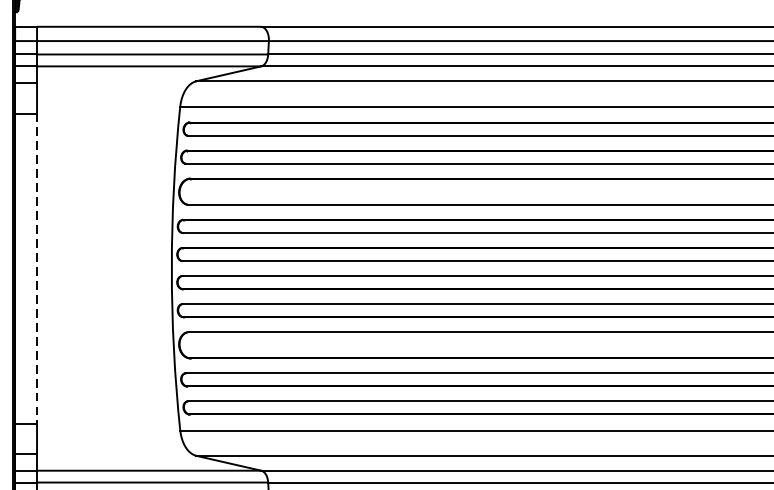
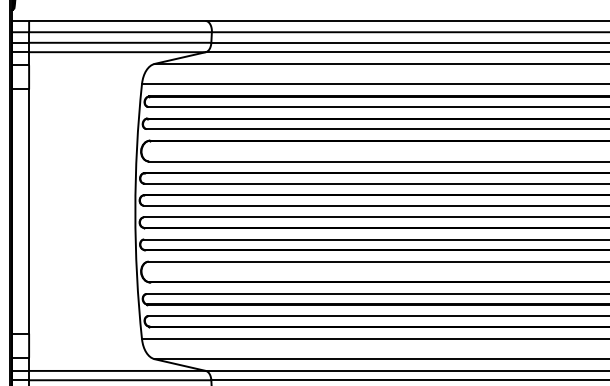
line: (37, 269) -> (29, 212), dashed -> solid

